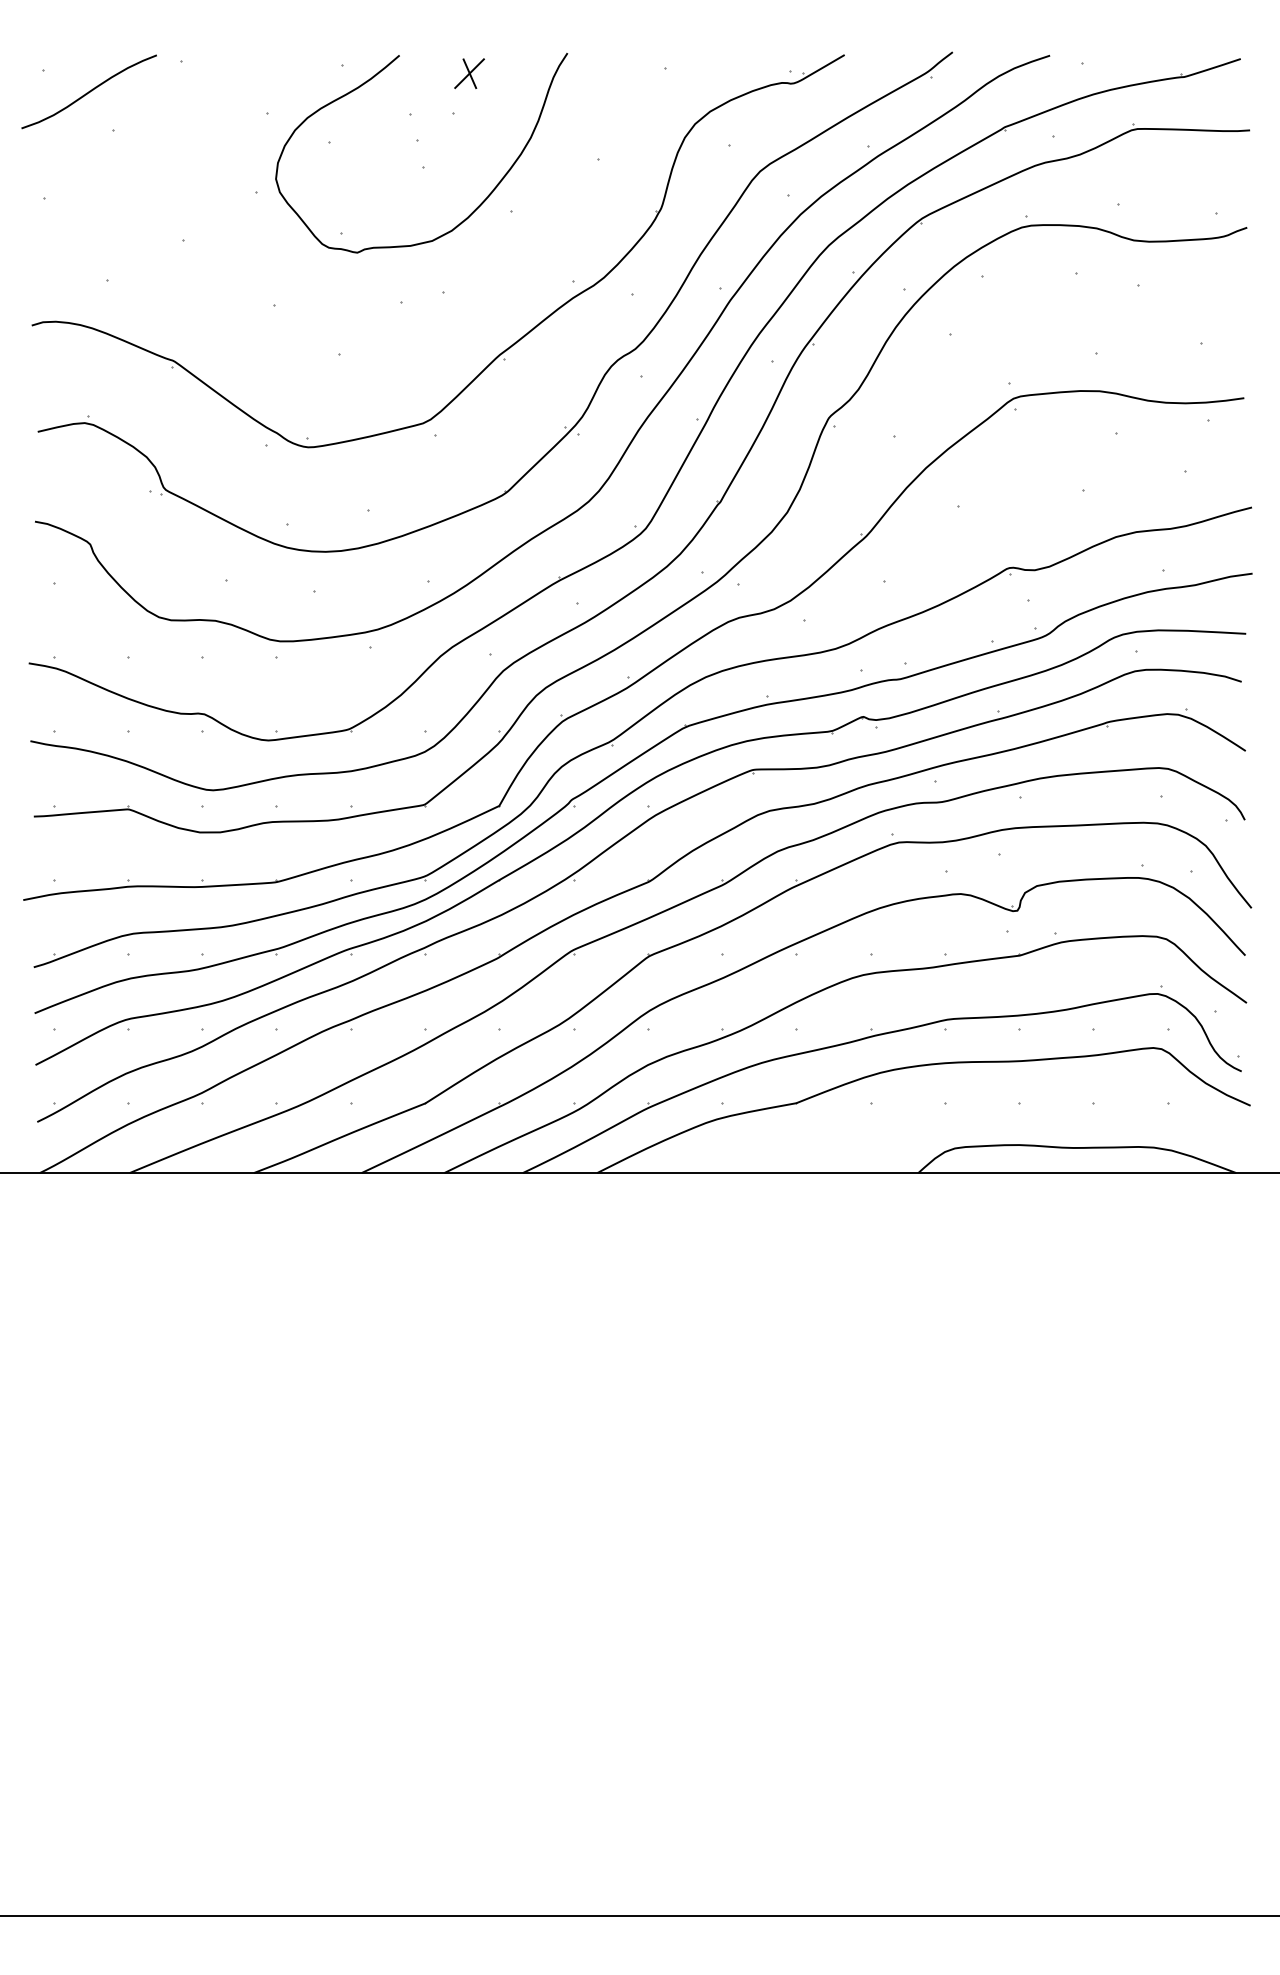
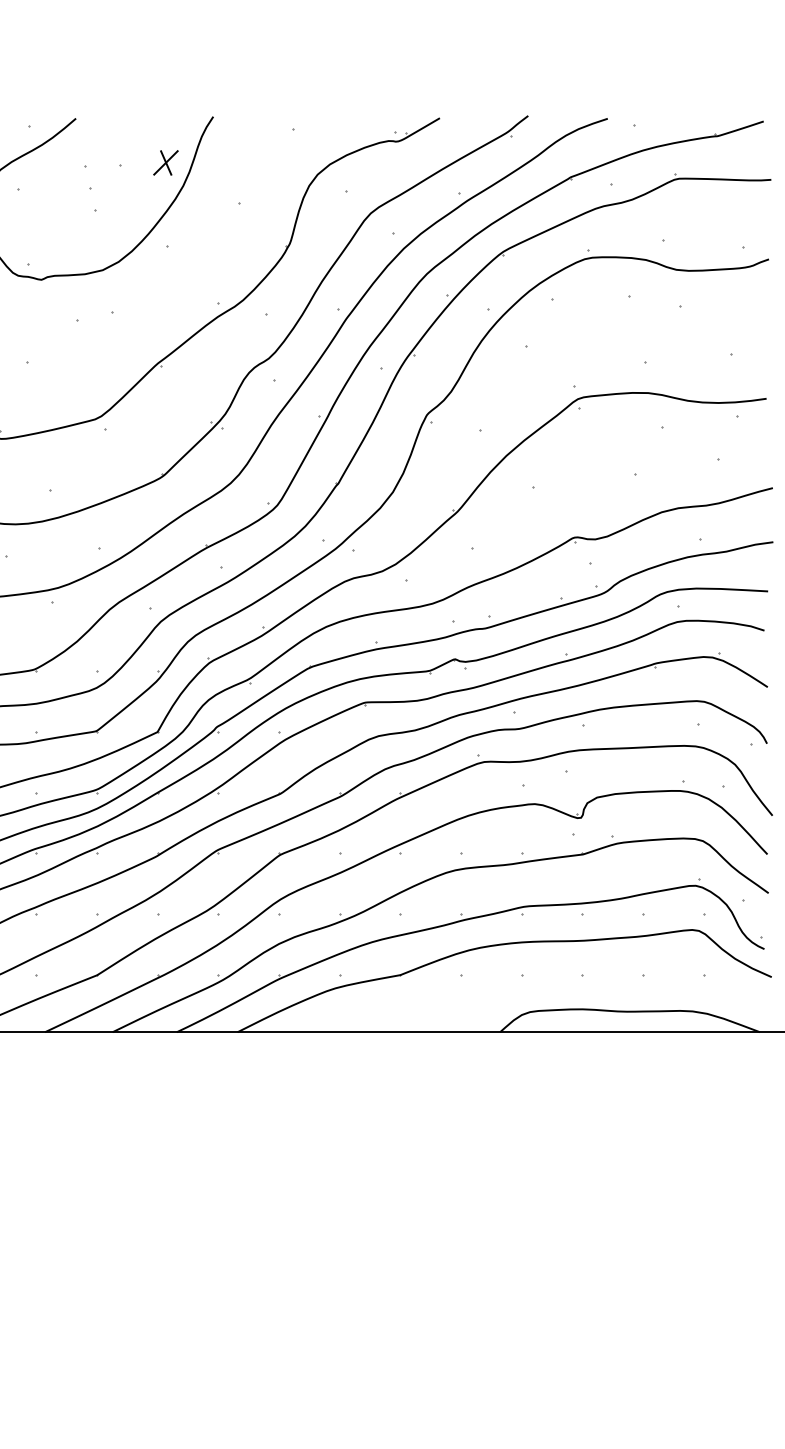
part: (469, 73) -> (165, 162), moved

